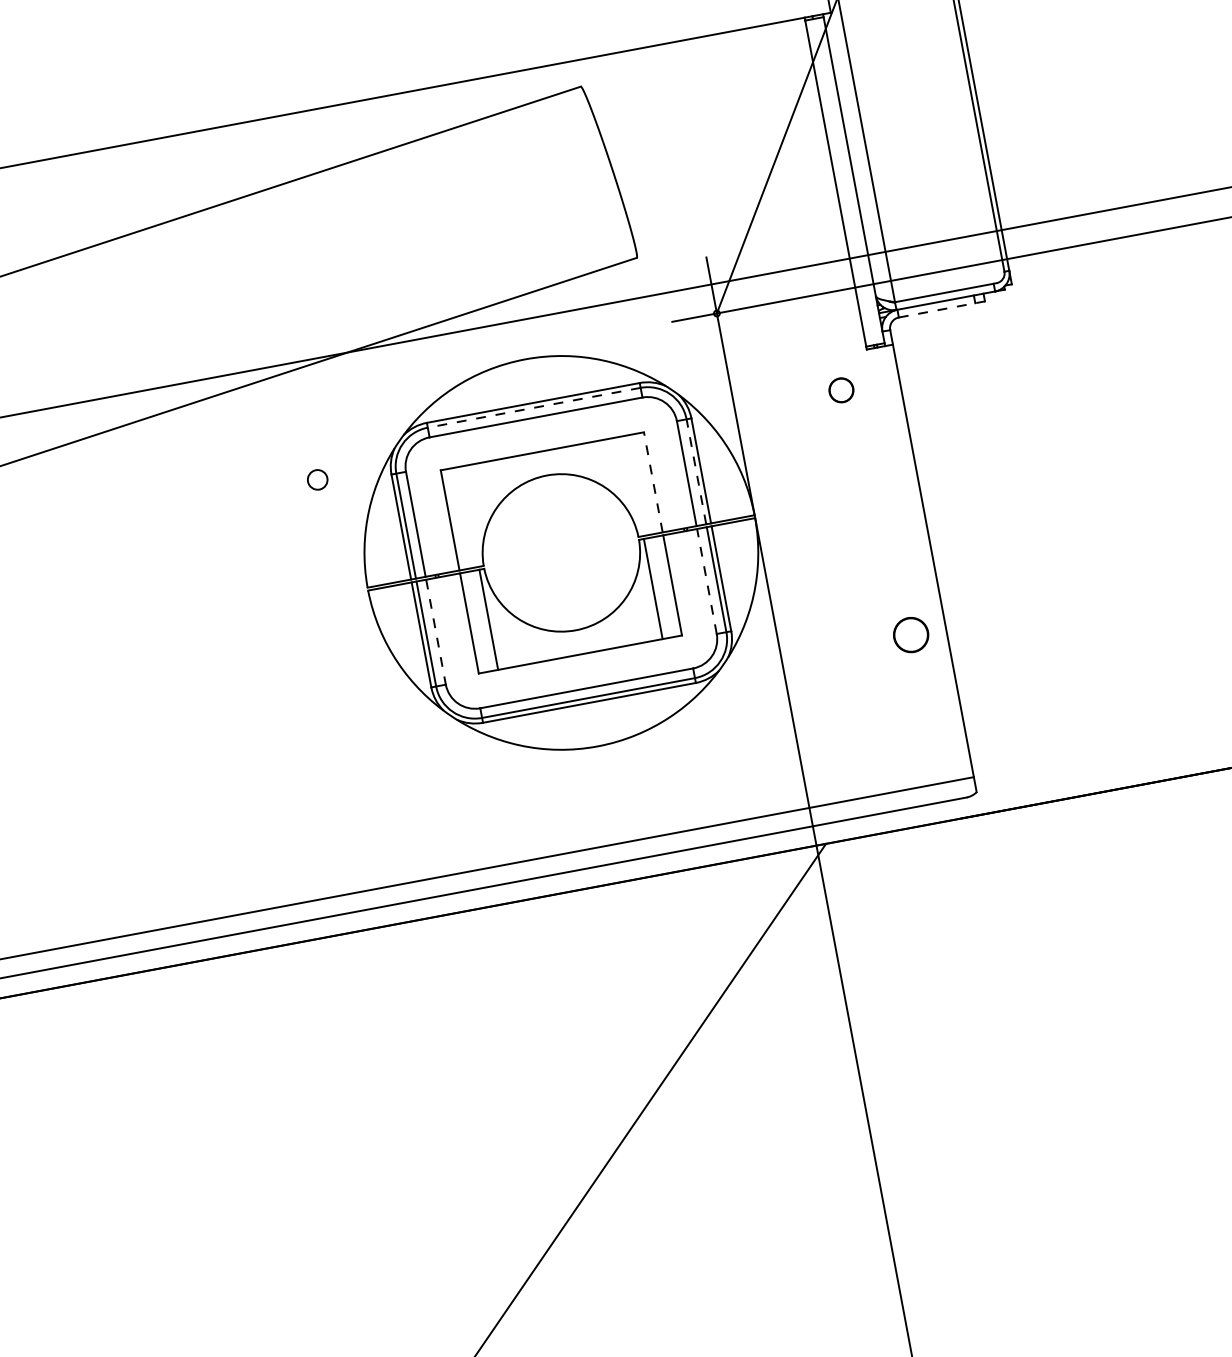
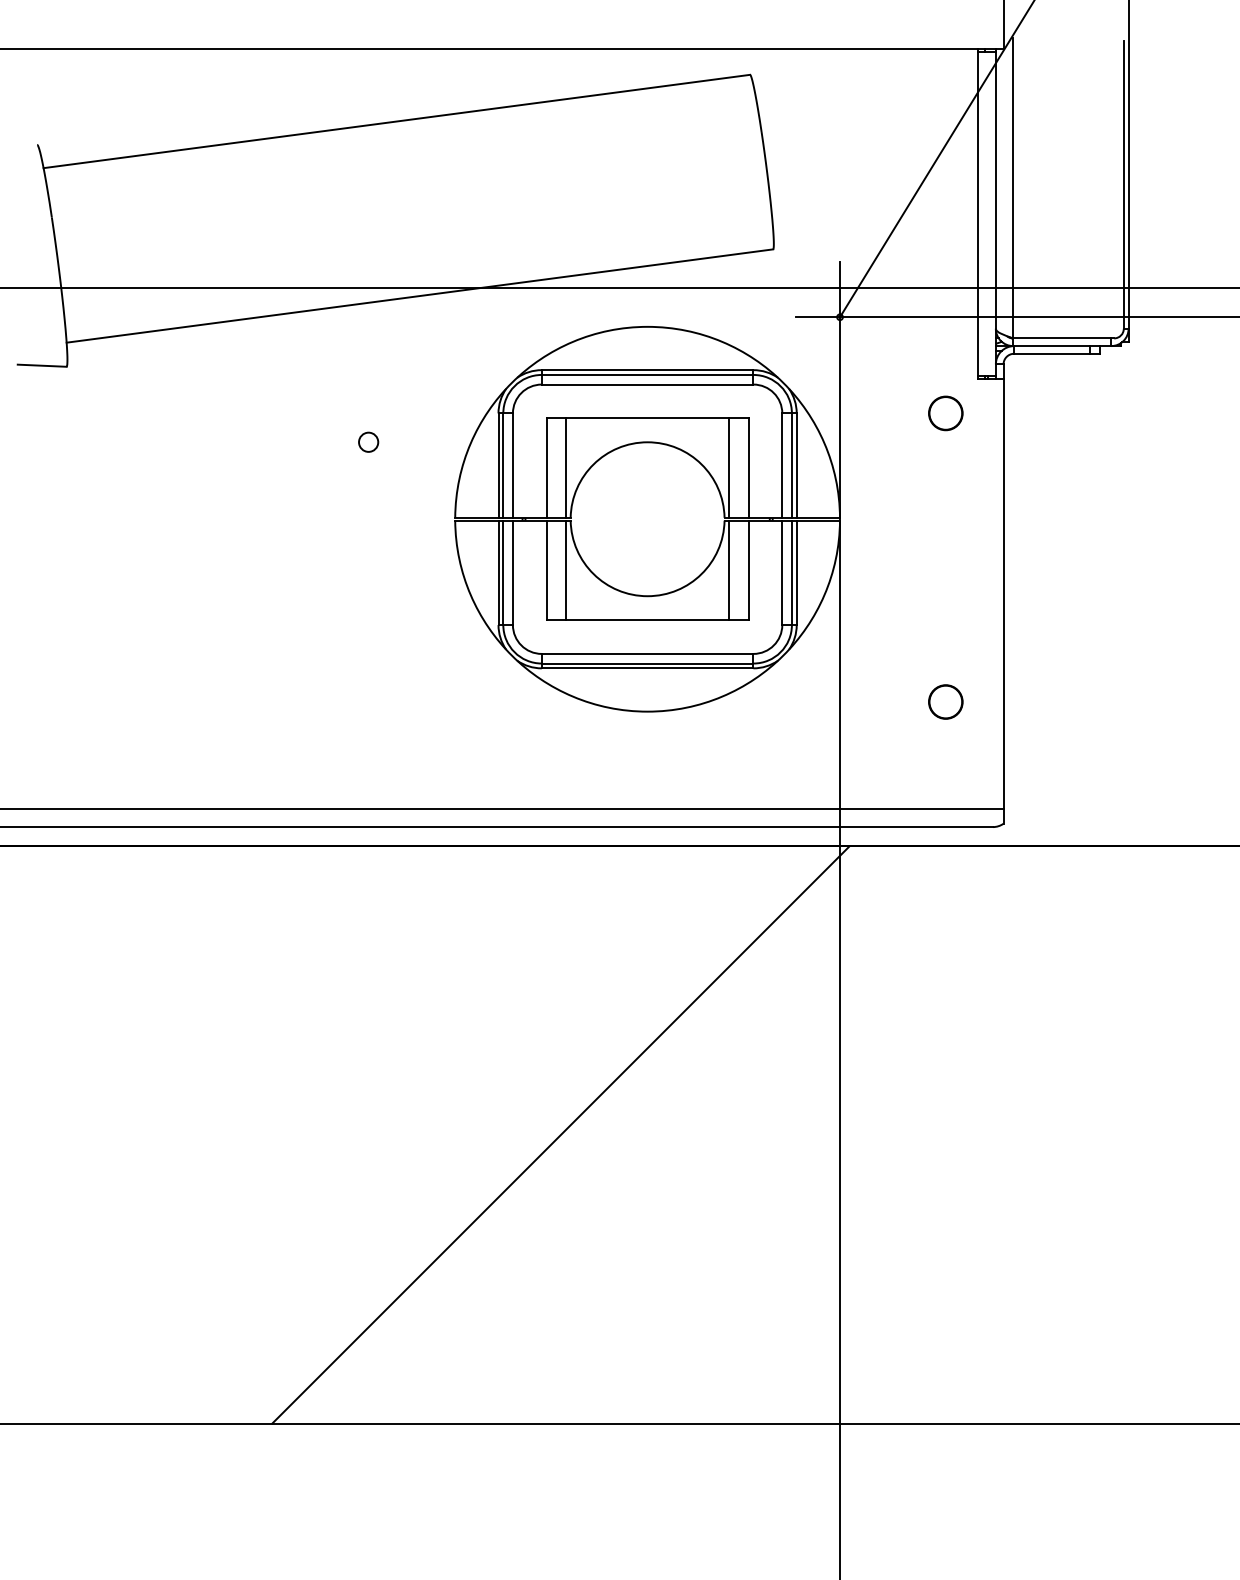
line: (941, 309) -> (1056, 353), dashed -> solid
part: (841, 390) -> (945, 413), size x1.43
line: (534, 407) -> (647, 374), dashed -> solid
line: (695, 471) -> (791, 465), dashed -> solid
circle: (317, 479) -> (368, 441), moved
line: (653, 482) -> (748, 468), dashed -> solid
line: (634, 485) -> (729, 467), added
line: (469, 516) -> (565, 467), added
line: (707, 581) -> (782, 572), dashed -> solid
line: (435, 632) -> (512, 573), dashed -> solid
circle: (910, 634) -> (945, 701), moved

